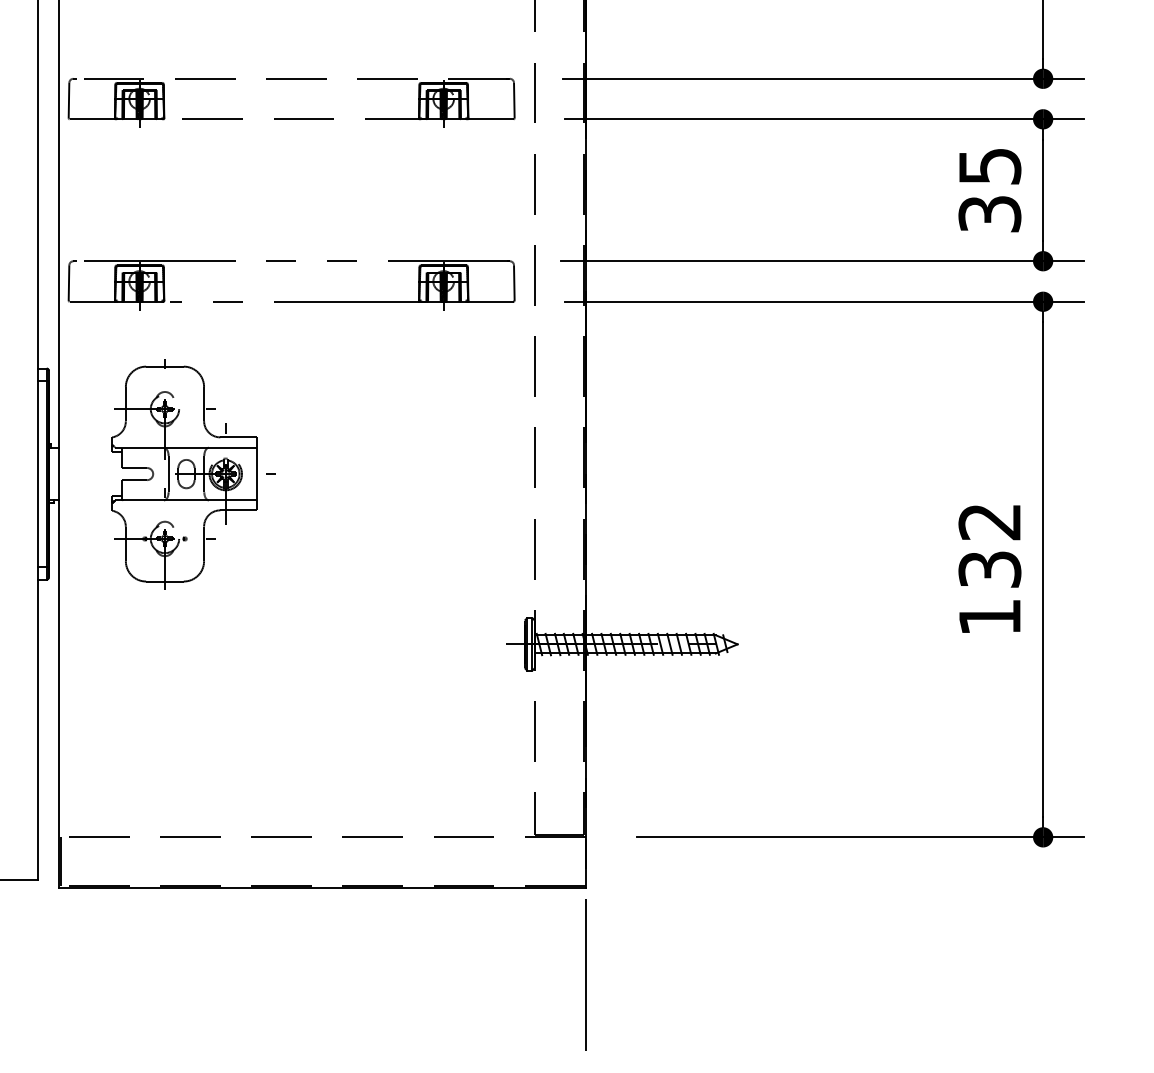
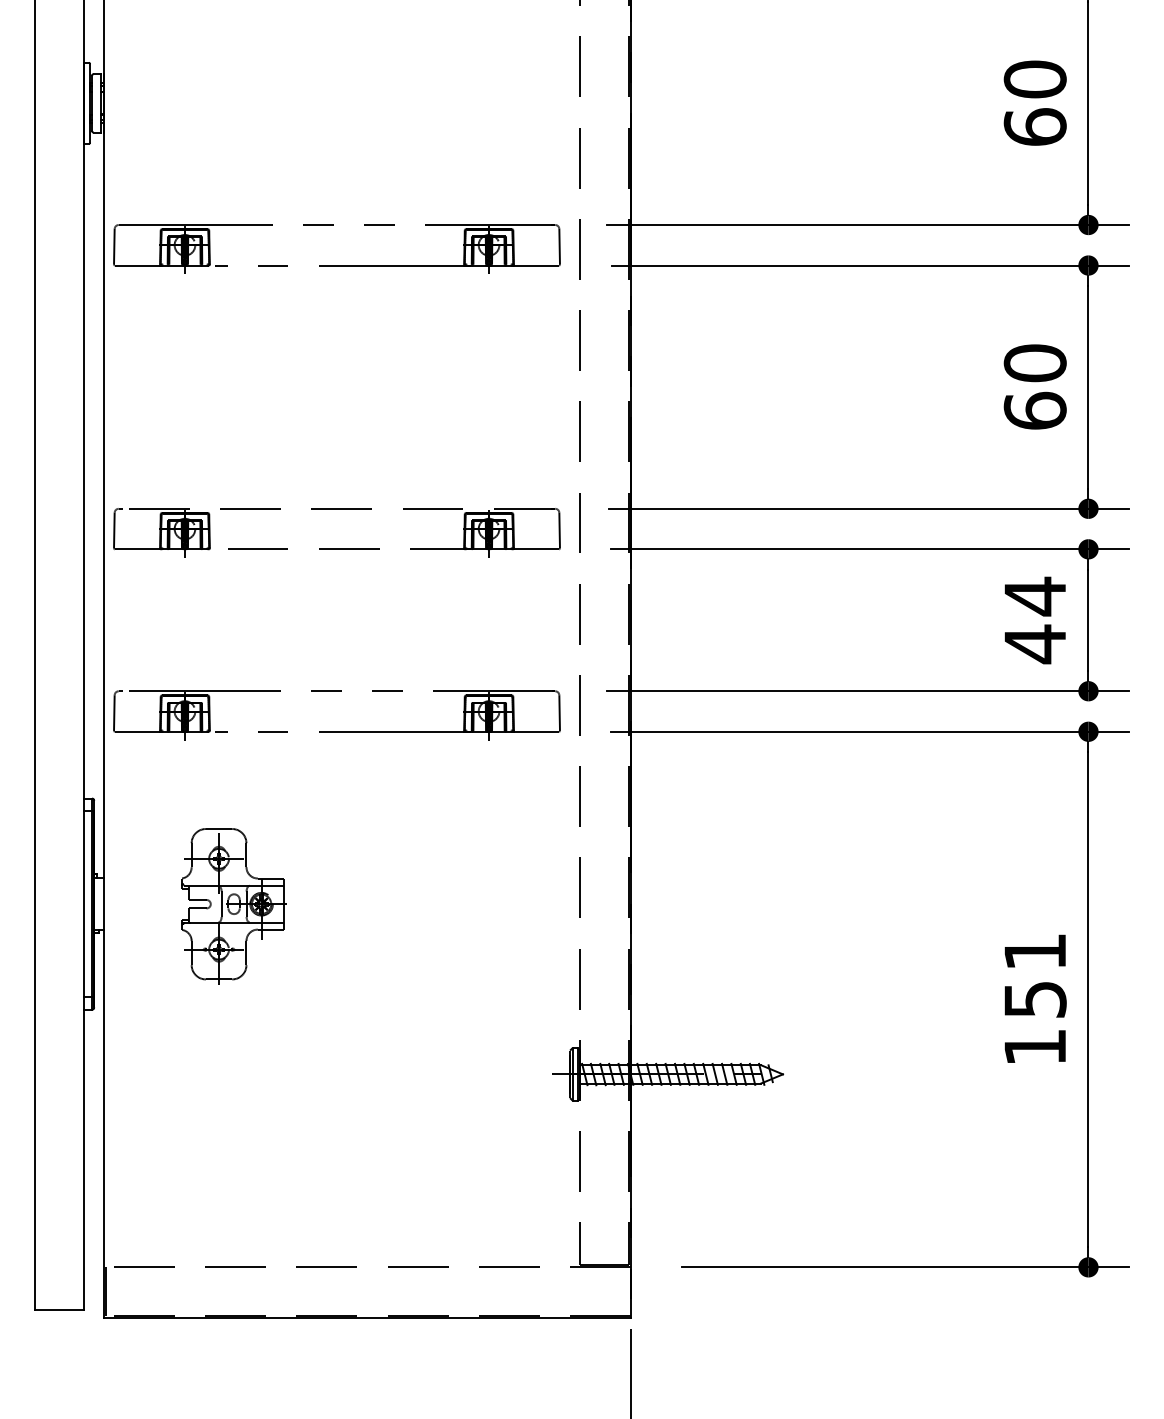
text: (989, 190) -> (1034, 620), 35 -> 44
part: (194, 474) -> (239, 904), size x0.7
text: (989, 545) -> (1034, 975), 132 -> 151

